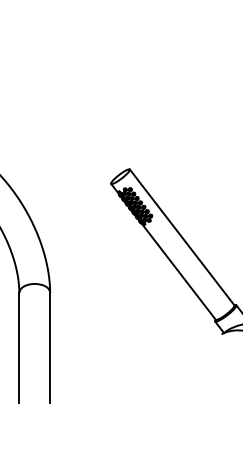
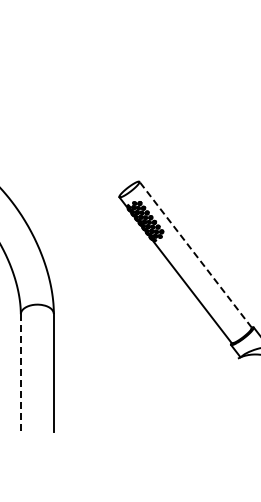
line: (182, 237) -> (195, 254), solid -> dashed
line: (19, 348) -> (20, 373), solid -> dashed

